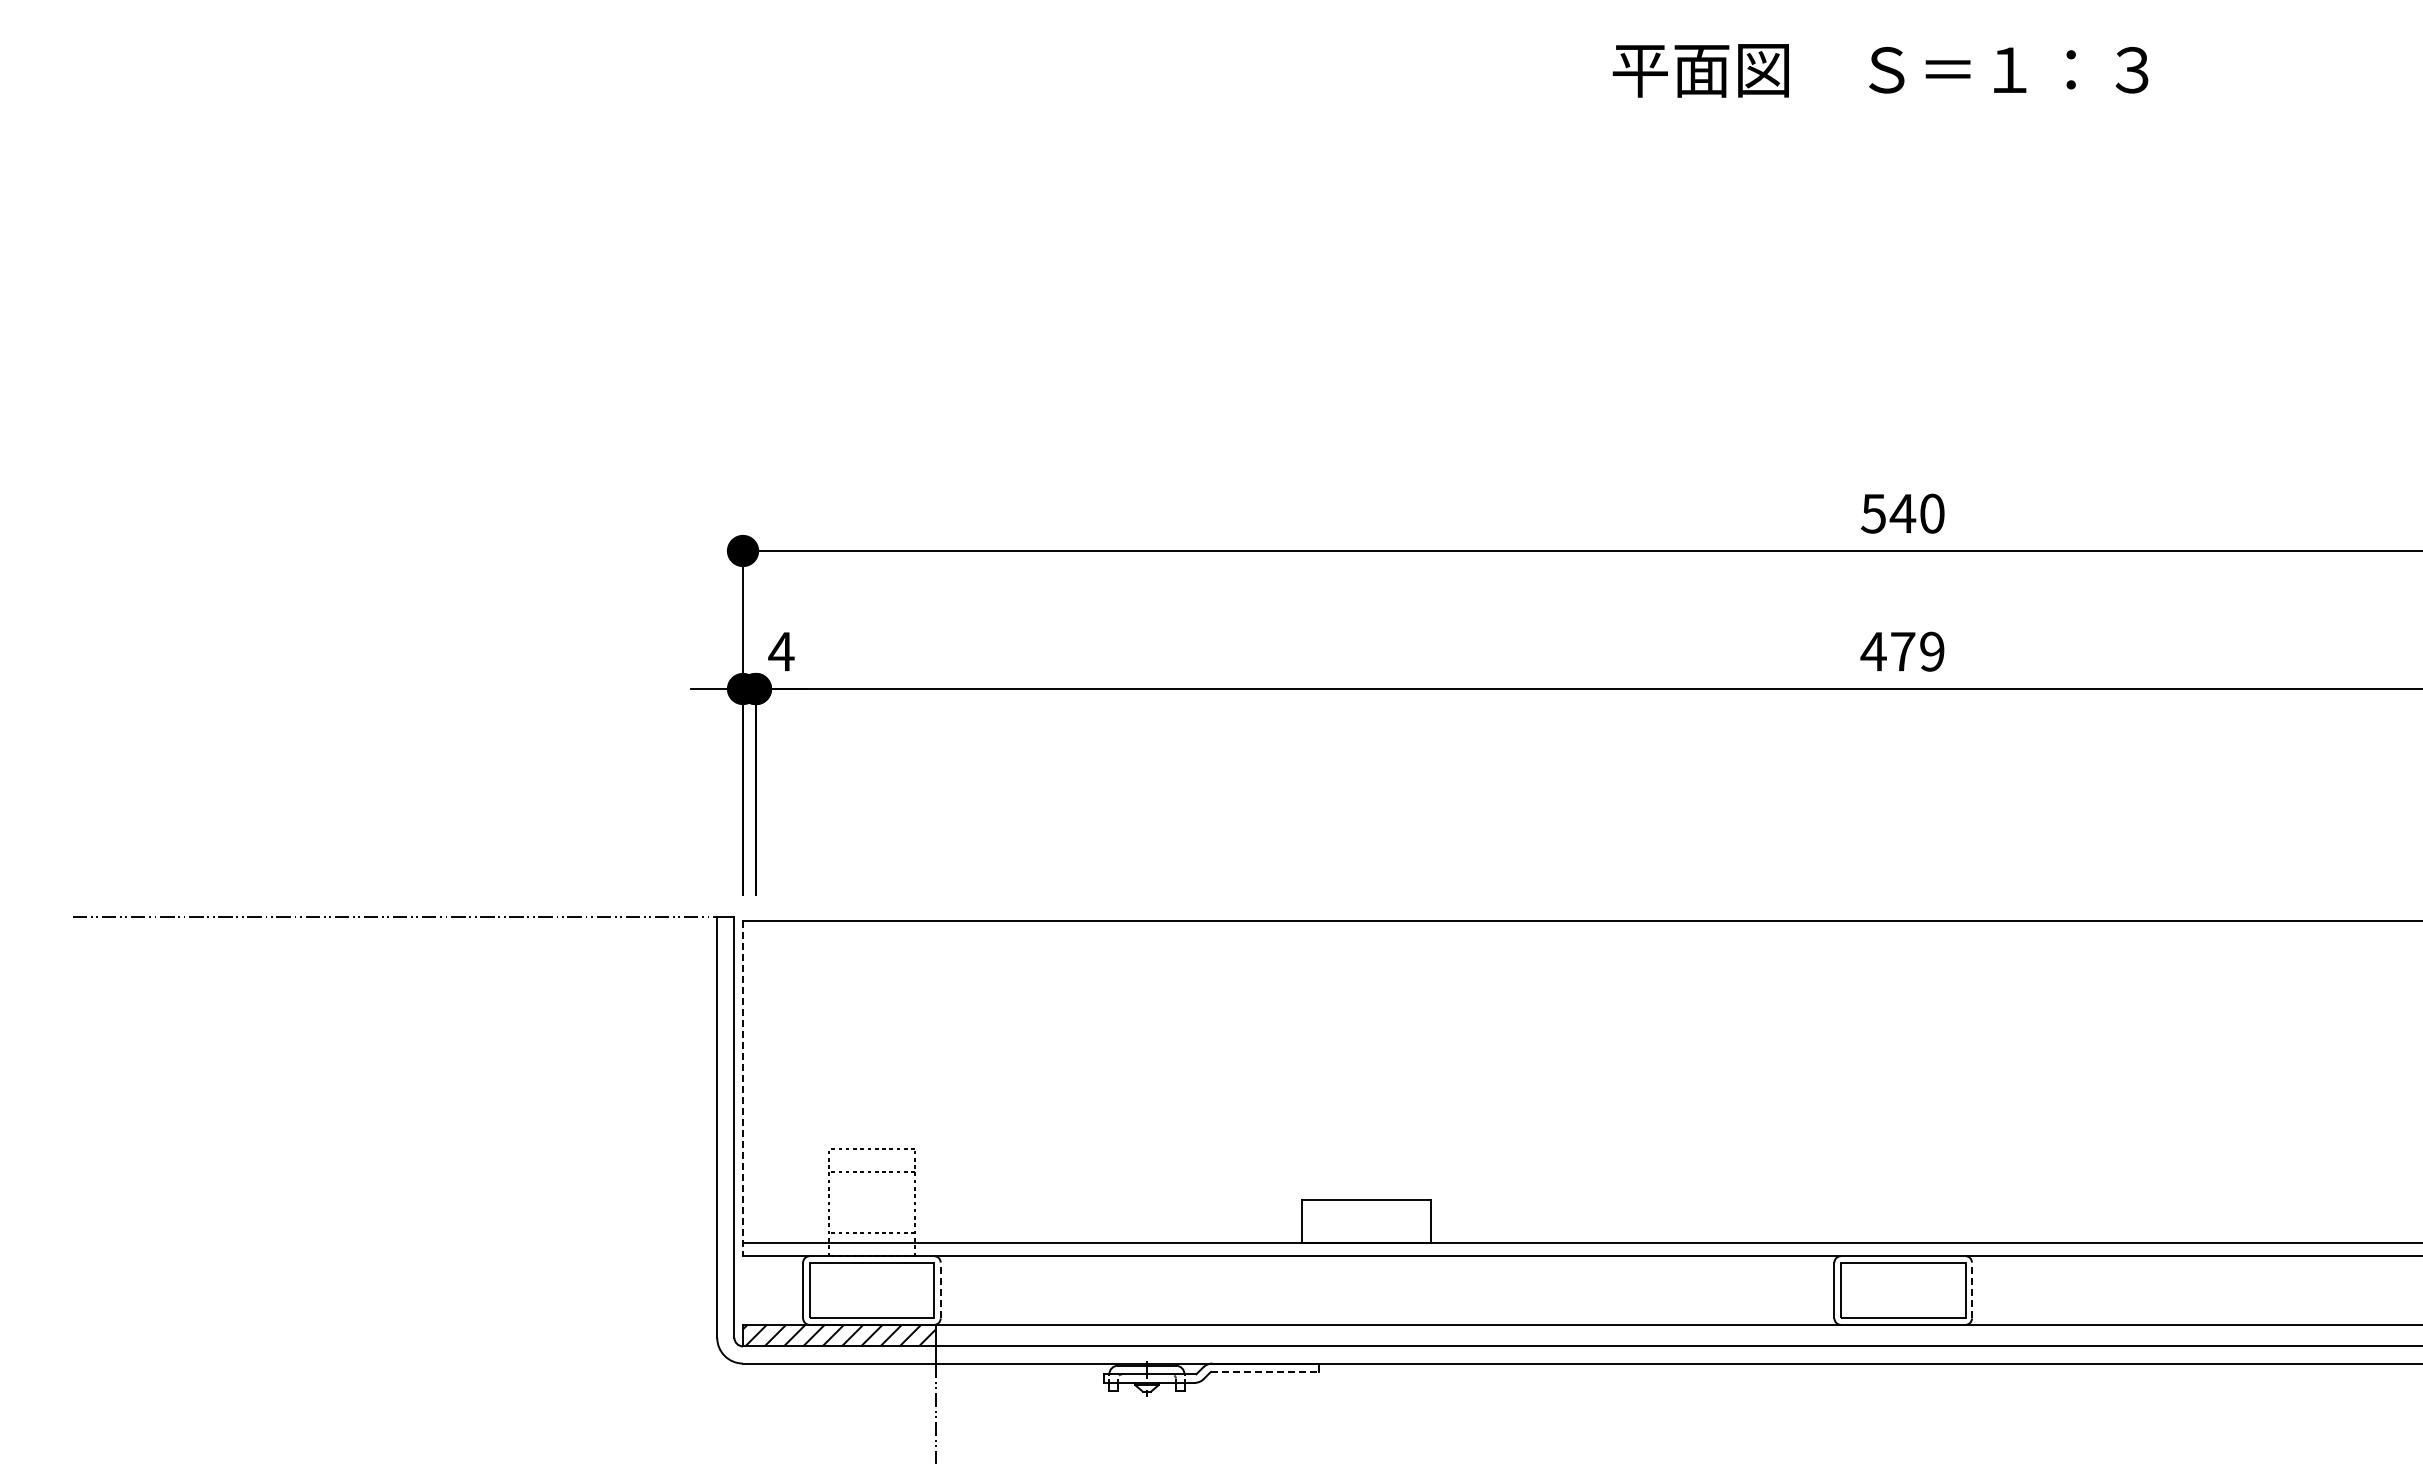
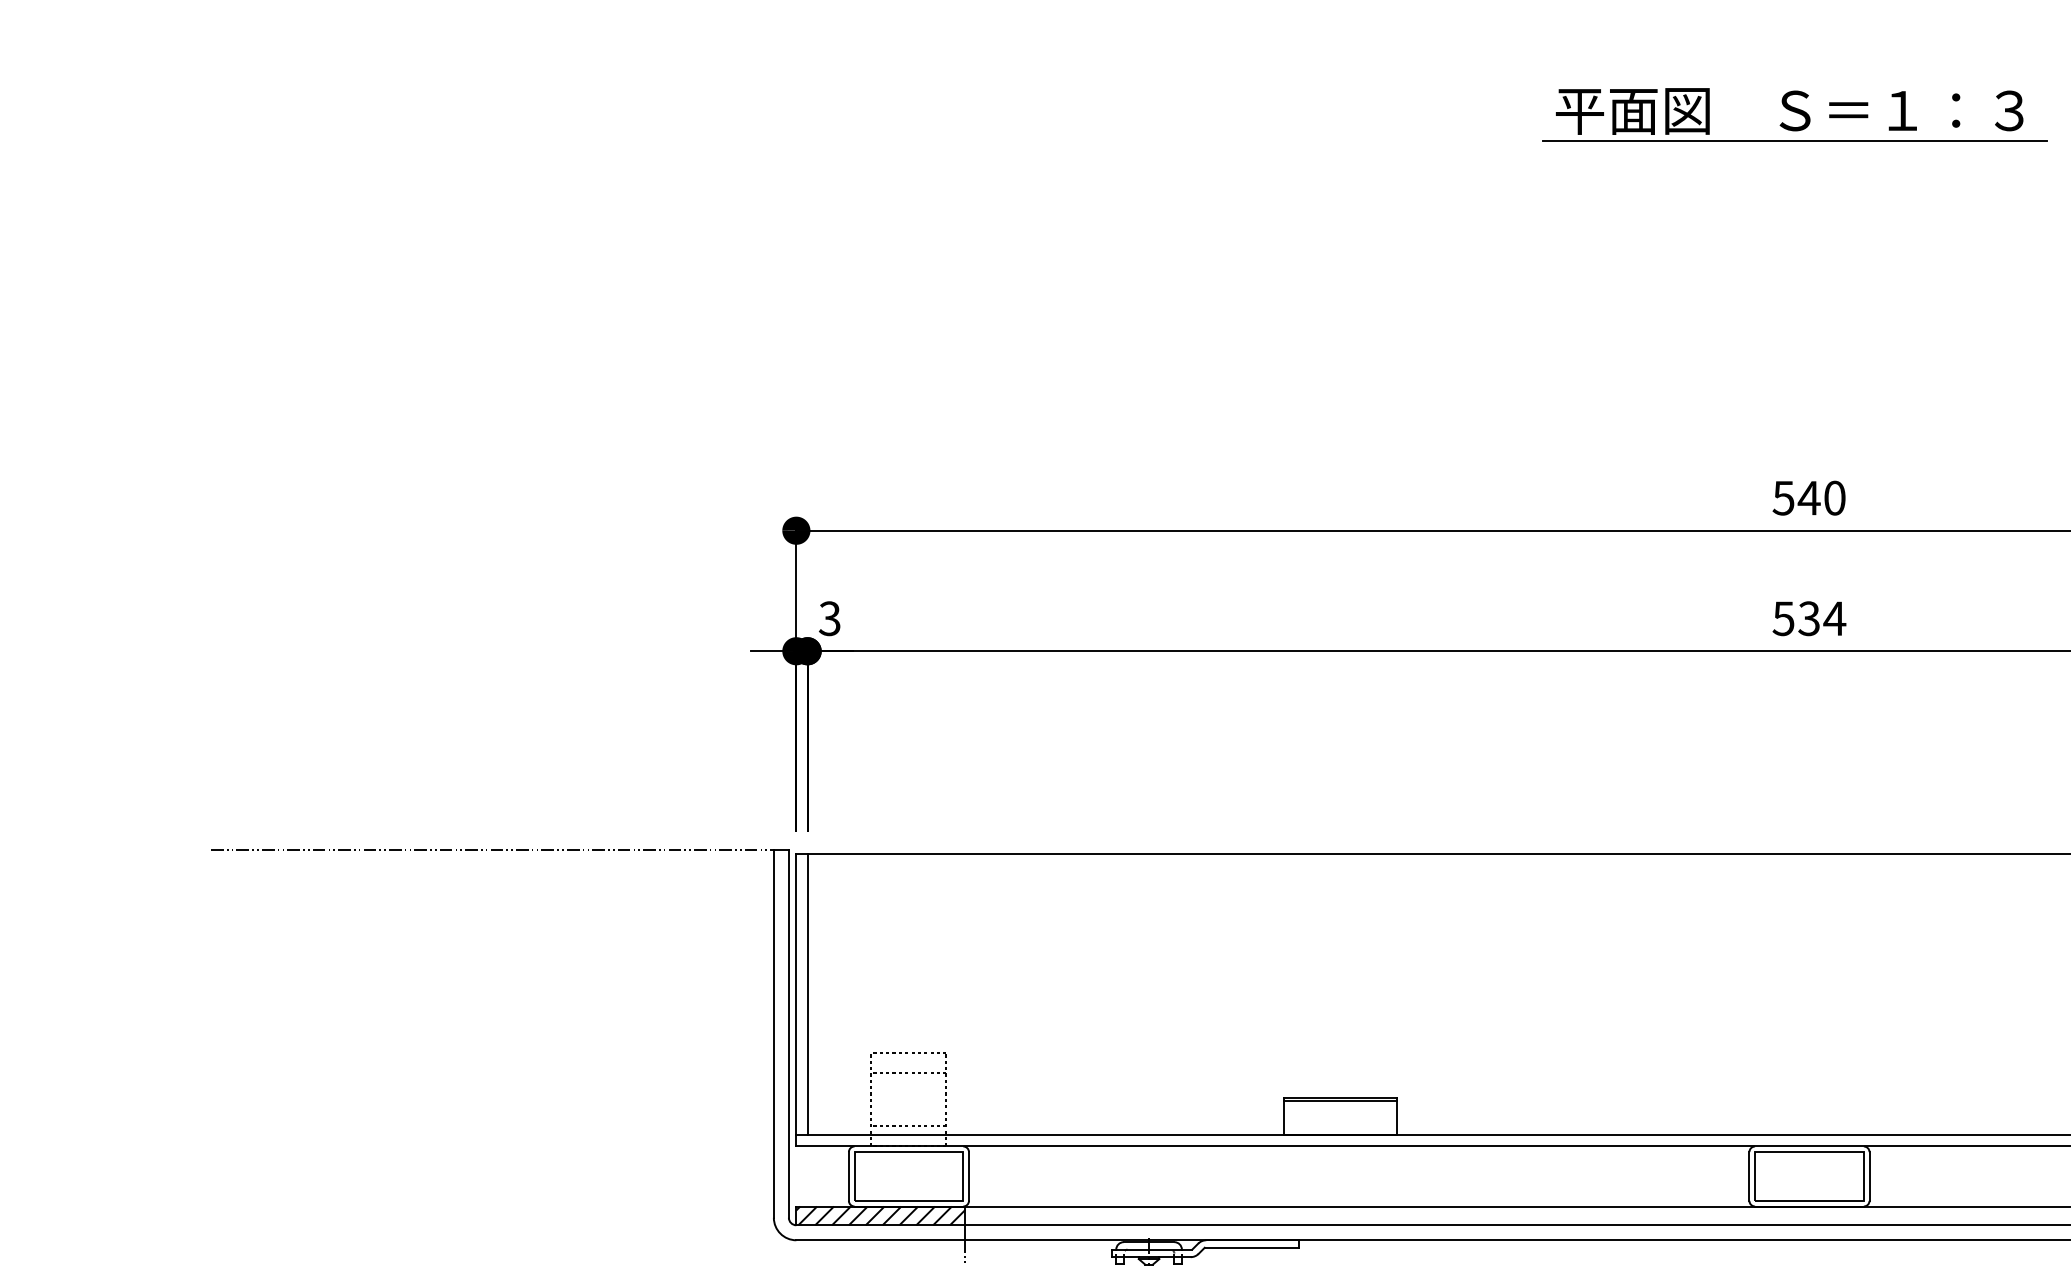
line: (1886, 105) -> (1794, 141), added
text: (781, 651) -> (829, 618), 4 -> 3
text: (1902, 651) -> (1808, 618), 479 -> 534
line: (755, 1081) -> (807, 993), added
line: (743, 1088) -> (796, 1000), dashed -> solid
line: (1365, 1203) -> (1339, 1100), added
line: (940, 1290) -> (968, 1176), dashed -> solid
line: (1971, 1290) -> (1869, 1176), dashed -> solid
line: (1265, 1372) -> (1252, 1248), dashed -> solid

